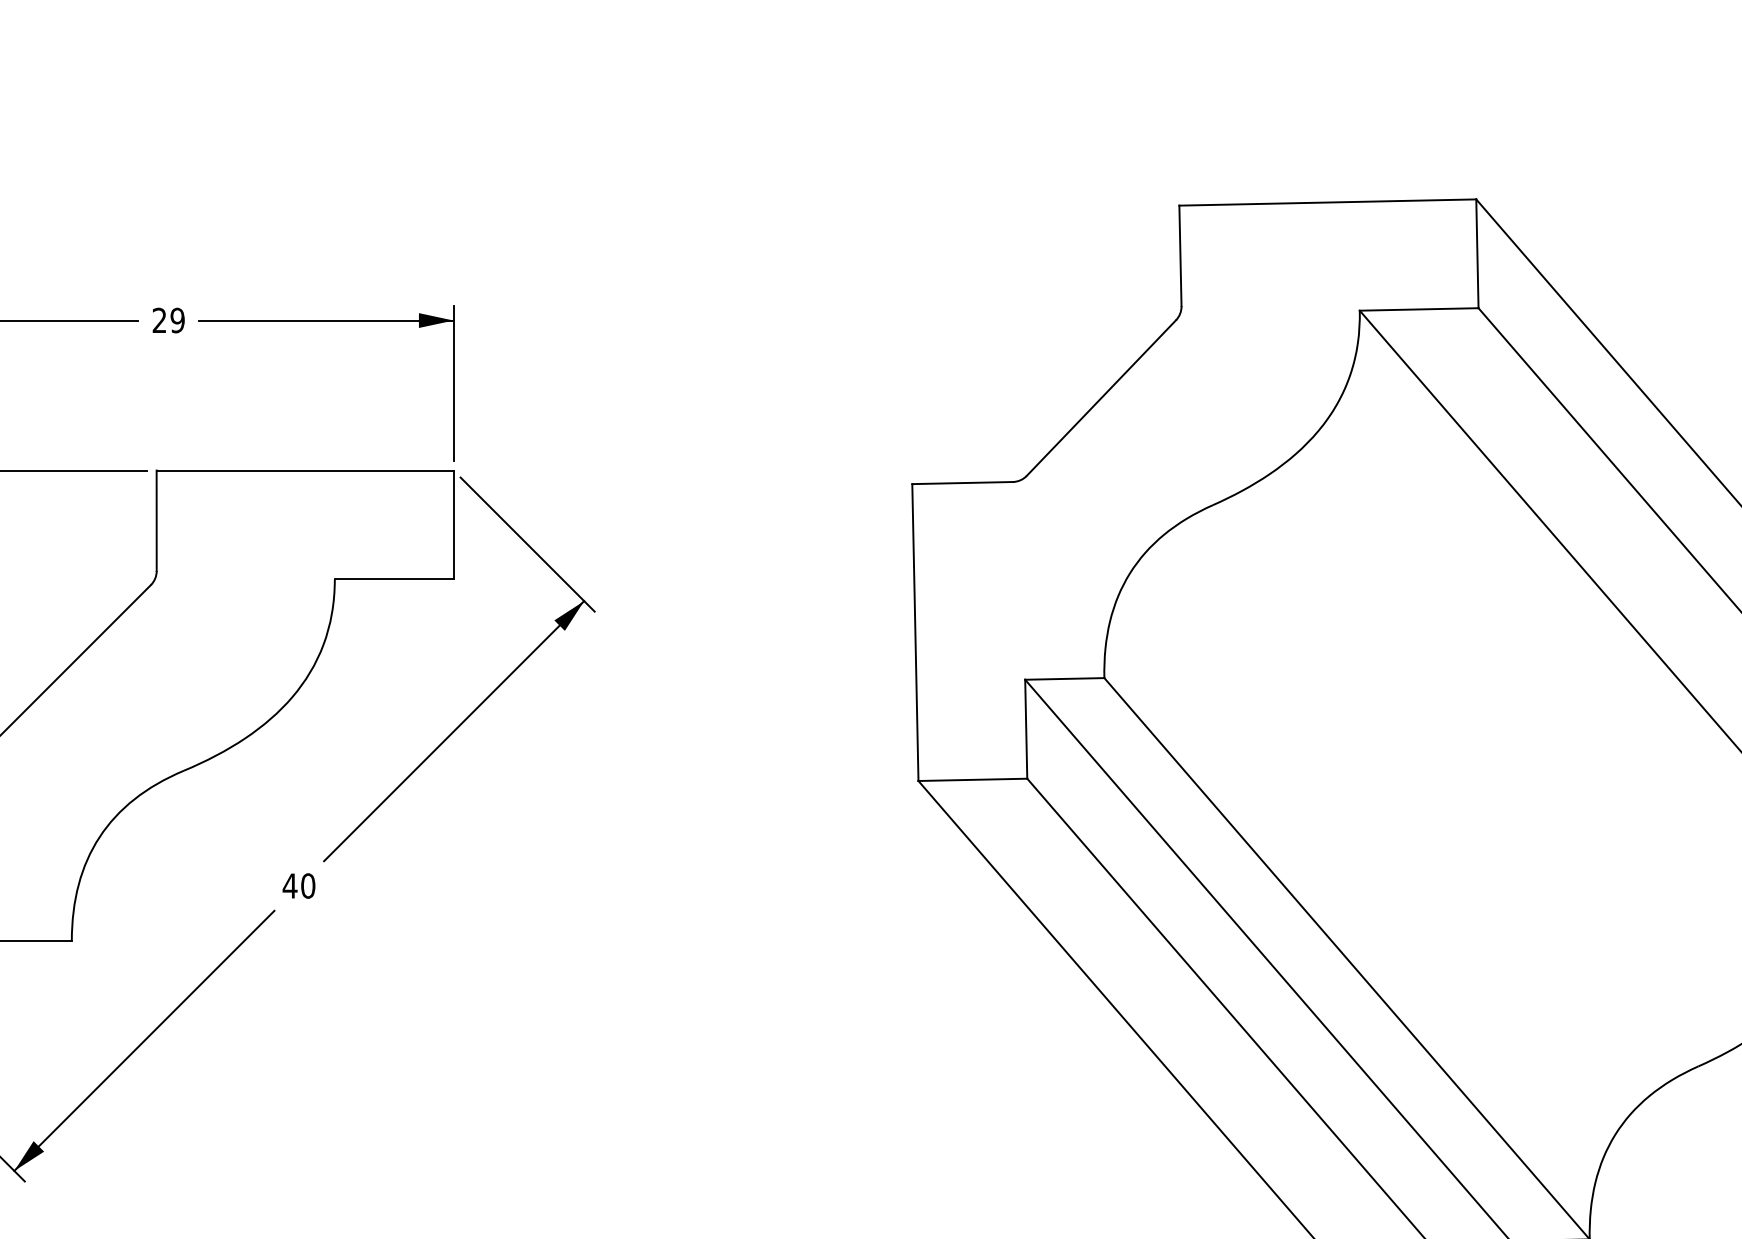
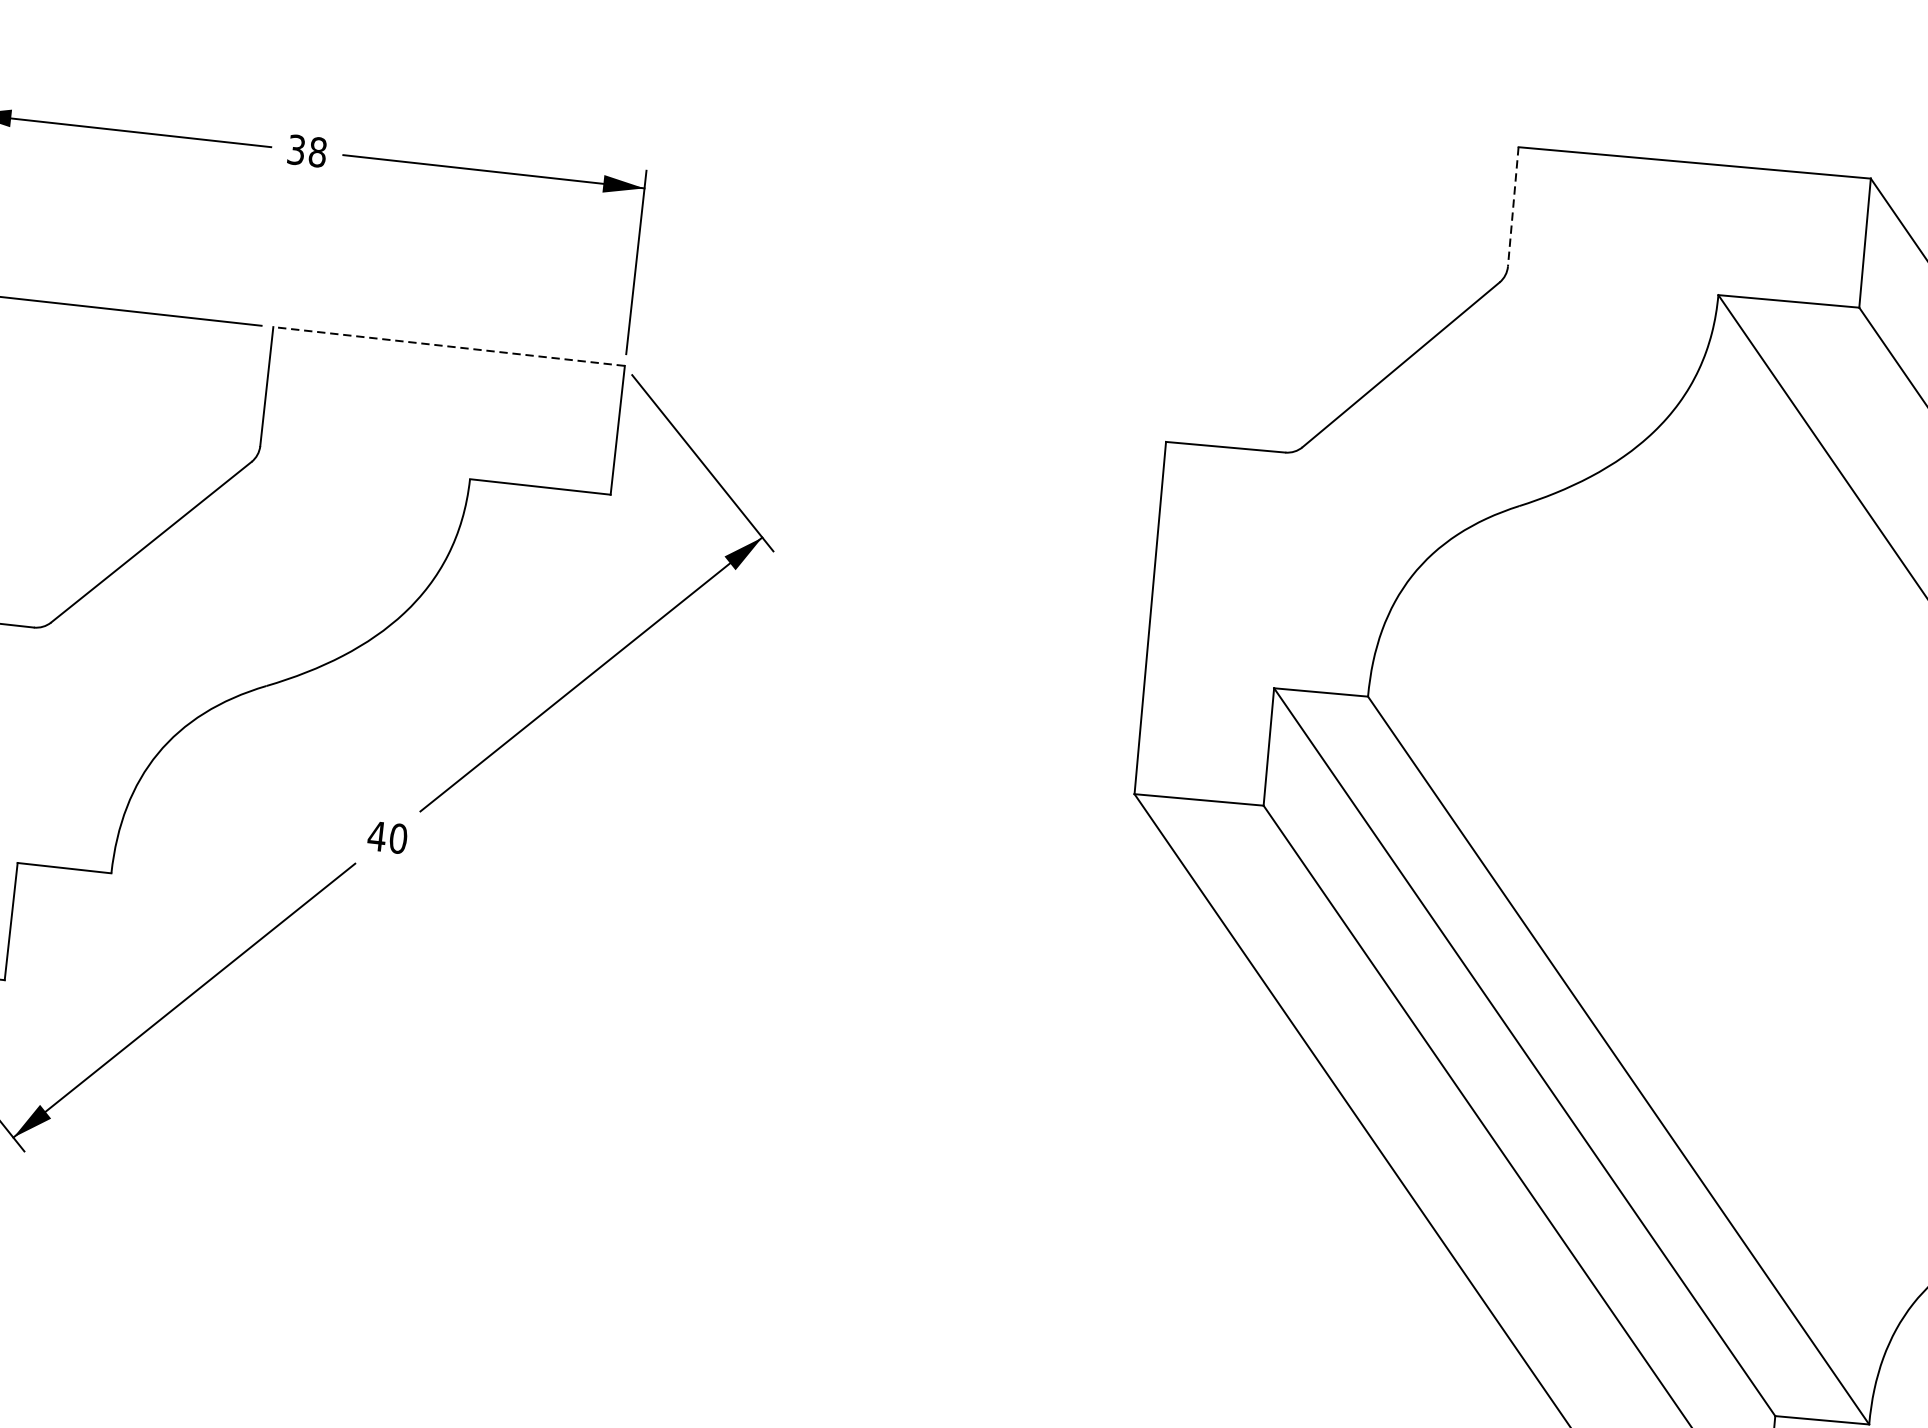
line: (1180, 256) -> (1513, 207), solid -> dashed
text: (168, 320) -> (306, 151), 29 -> 38
line: (304, 470) -> (448, 346), solid -> dashed

